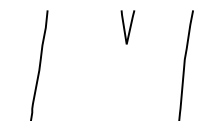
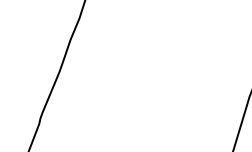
line: (129, 27) -> (187, 40), removed

